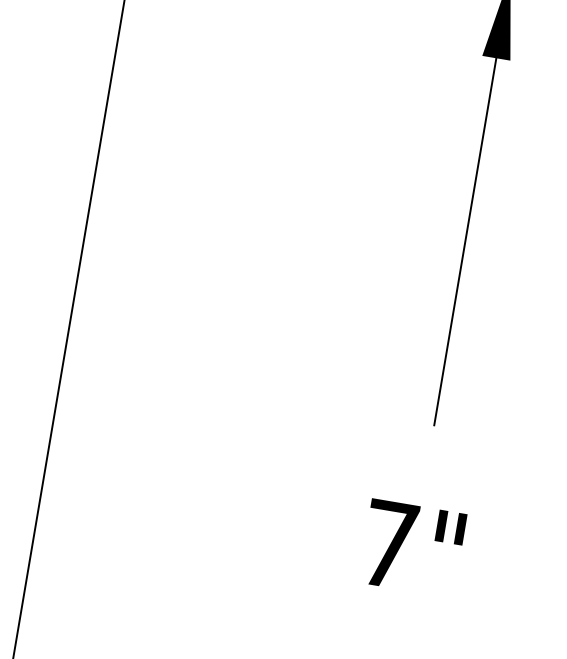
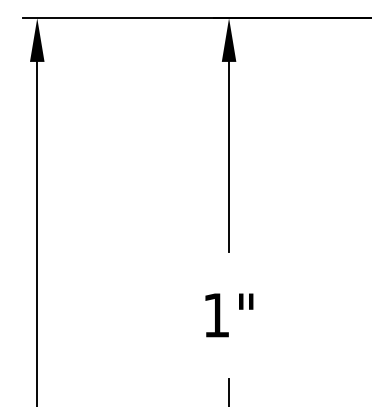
text: (389, 544) -> (216, 315), 7" -> 1"

